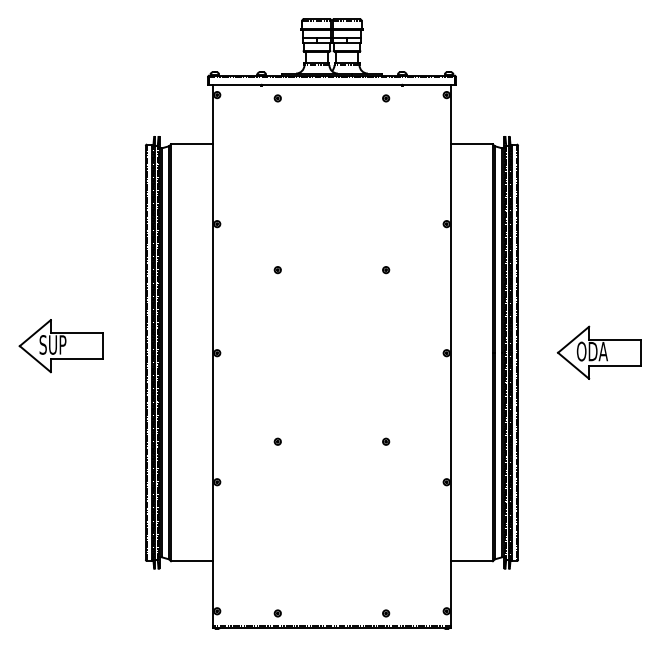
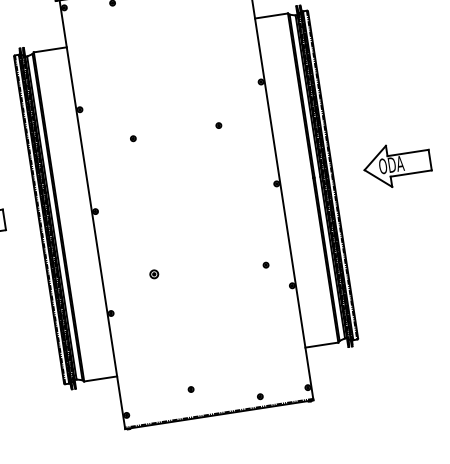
part: (277, 441) -> (153, 274), size x1.6
part: (386, 441) -> (266, 264), moved
part: (277, 613) -> (190, 389), moved

